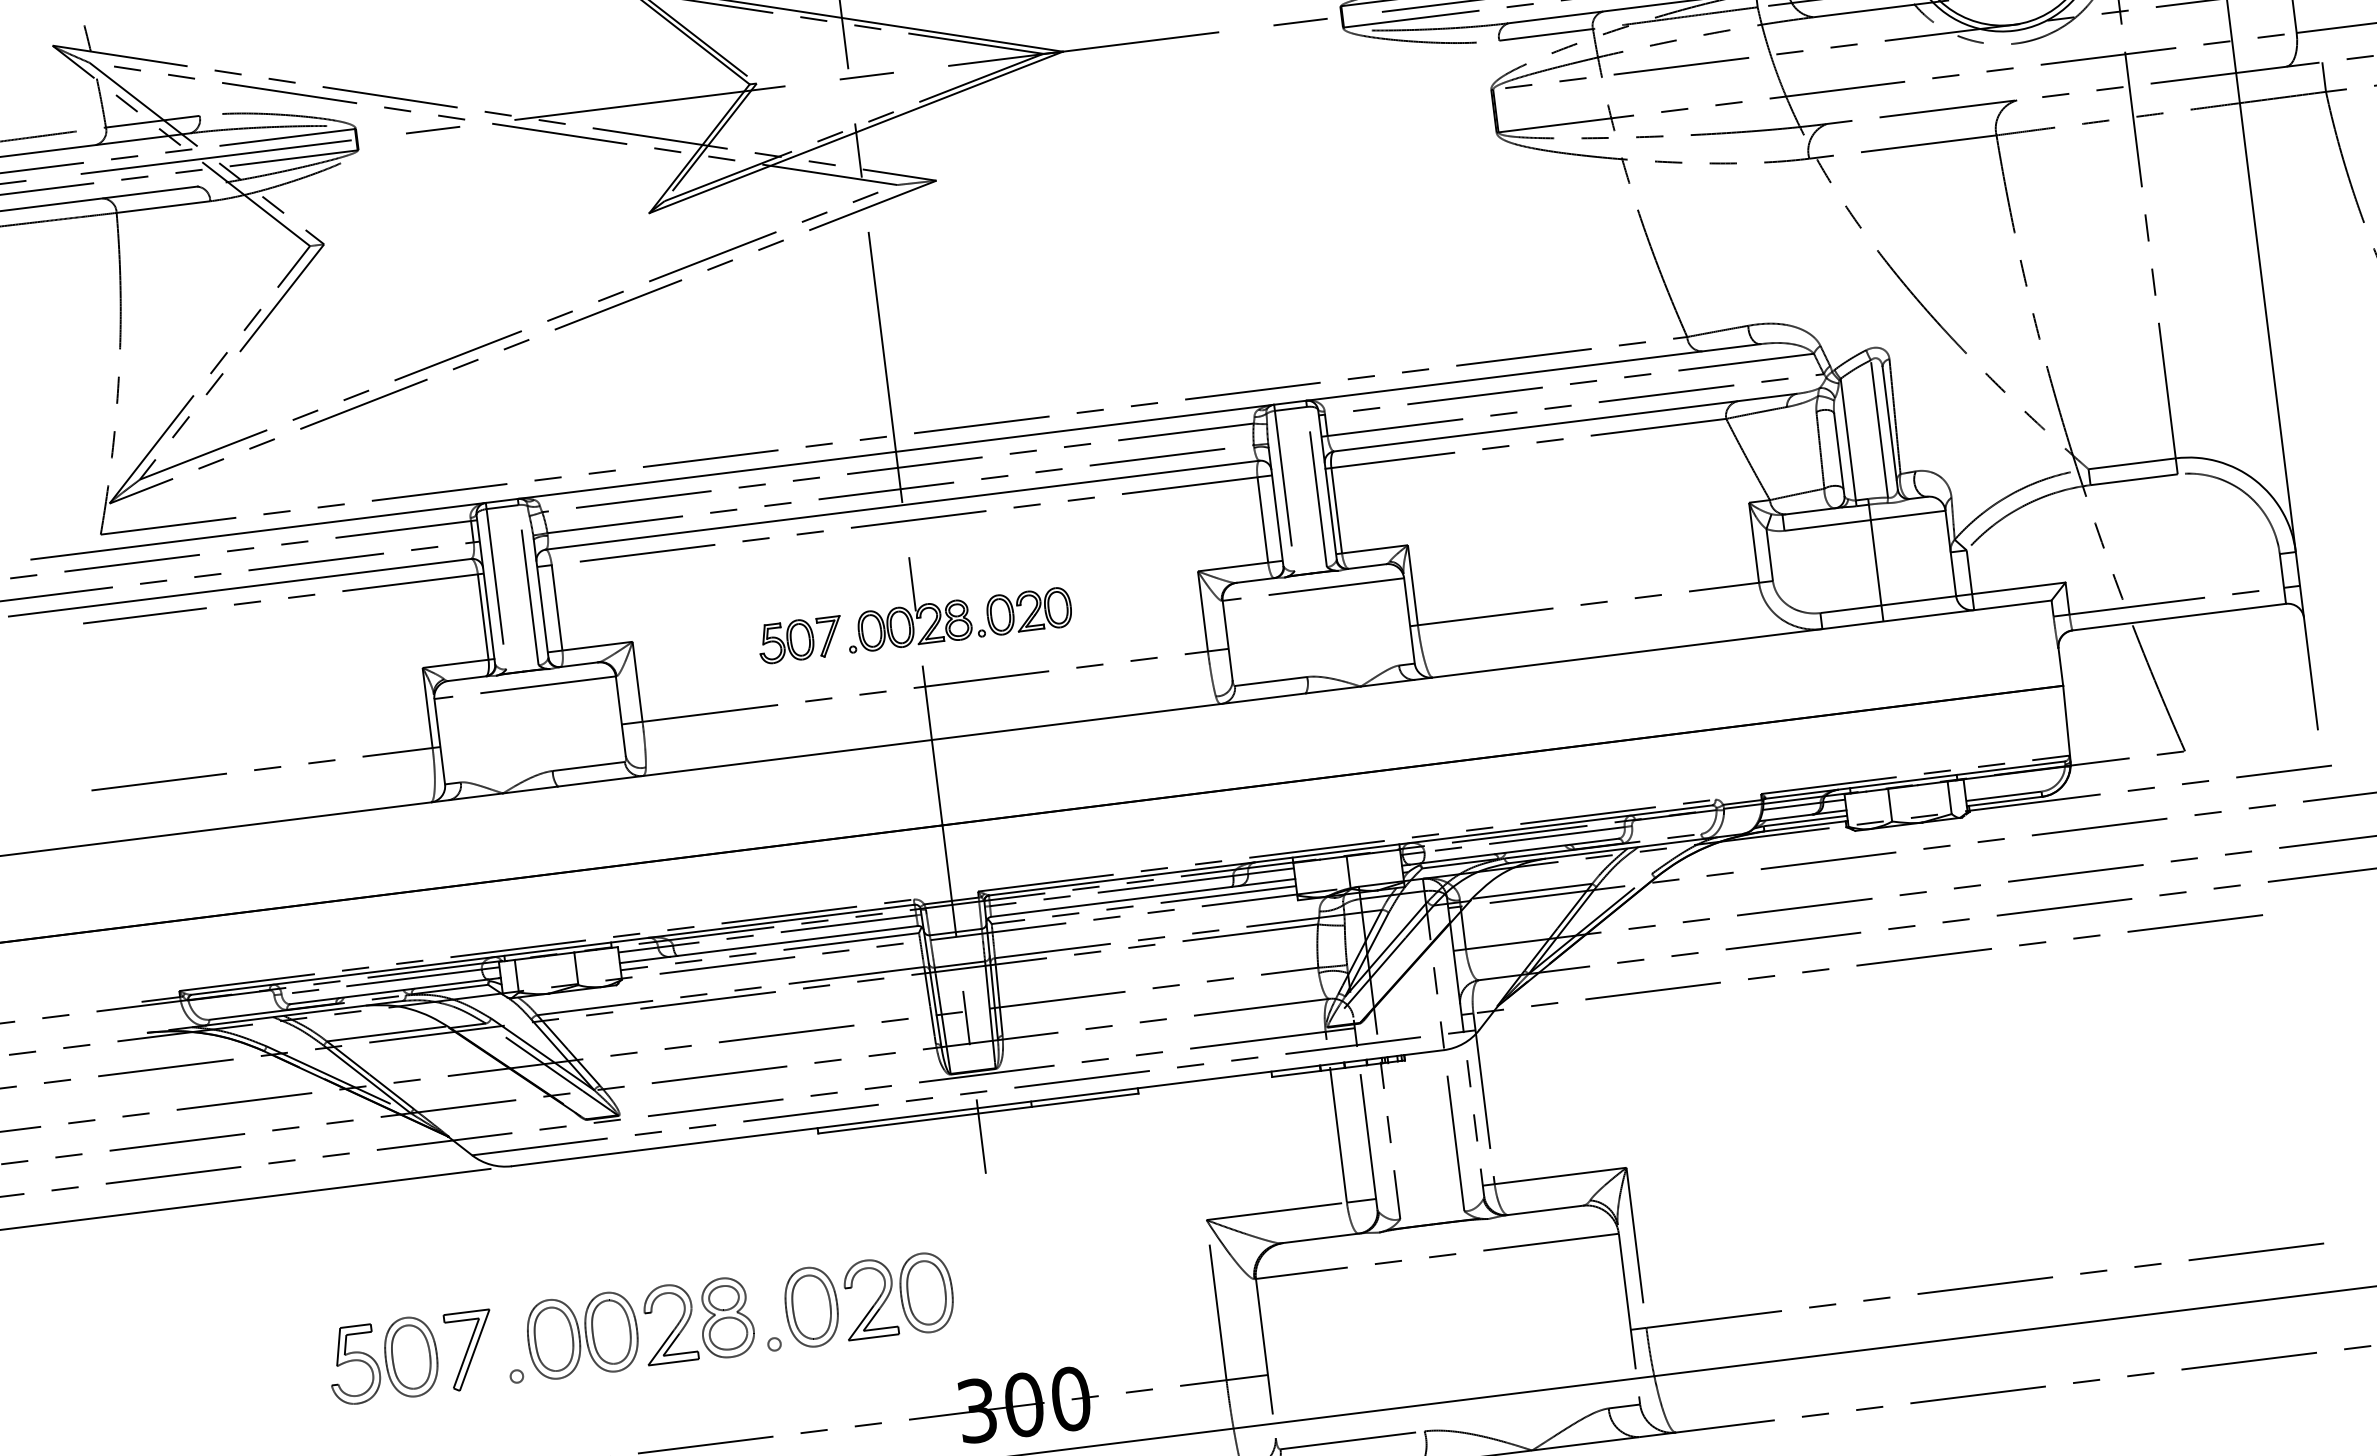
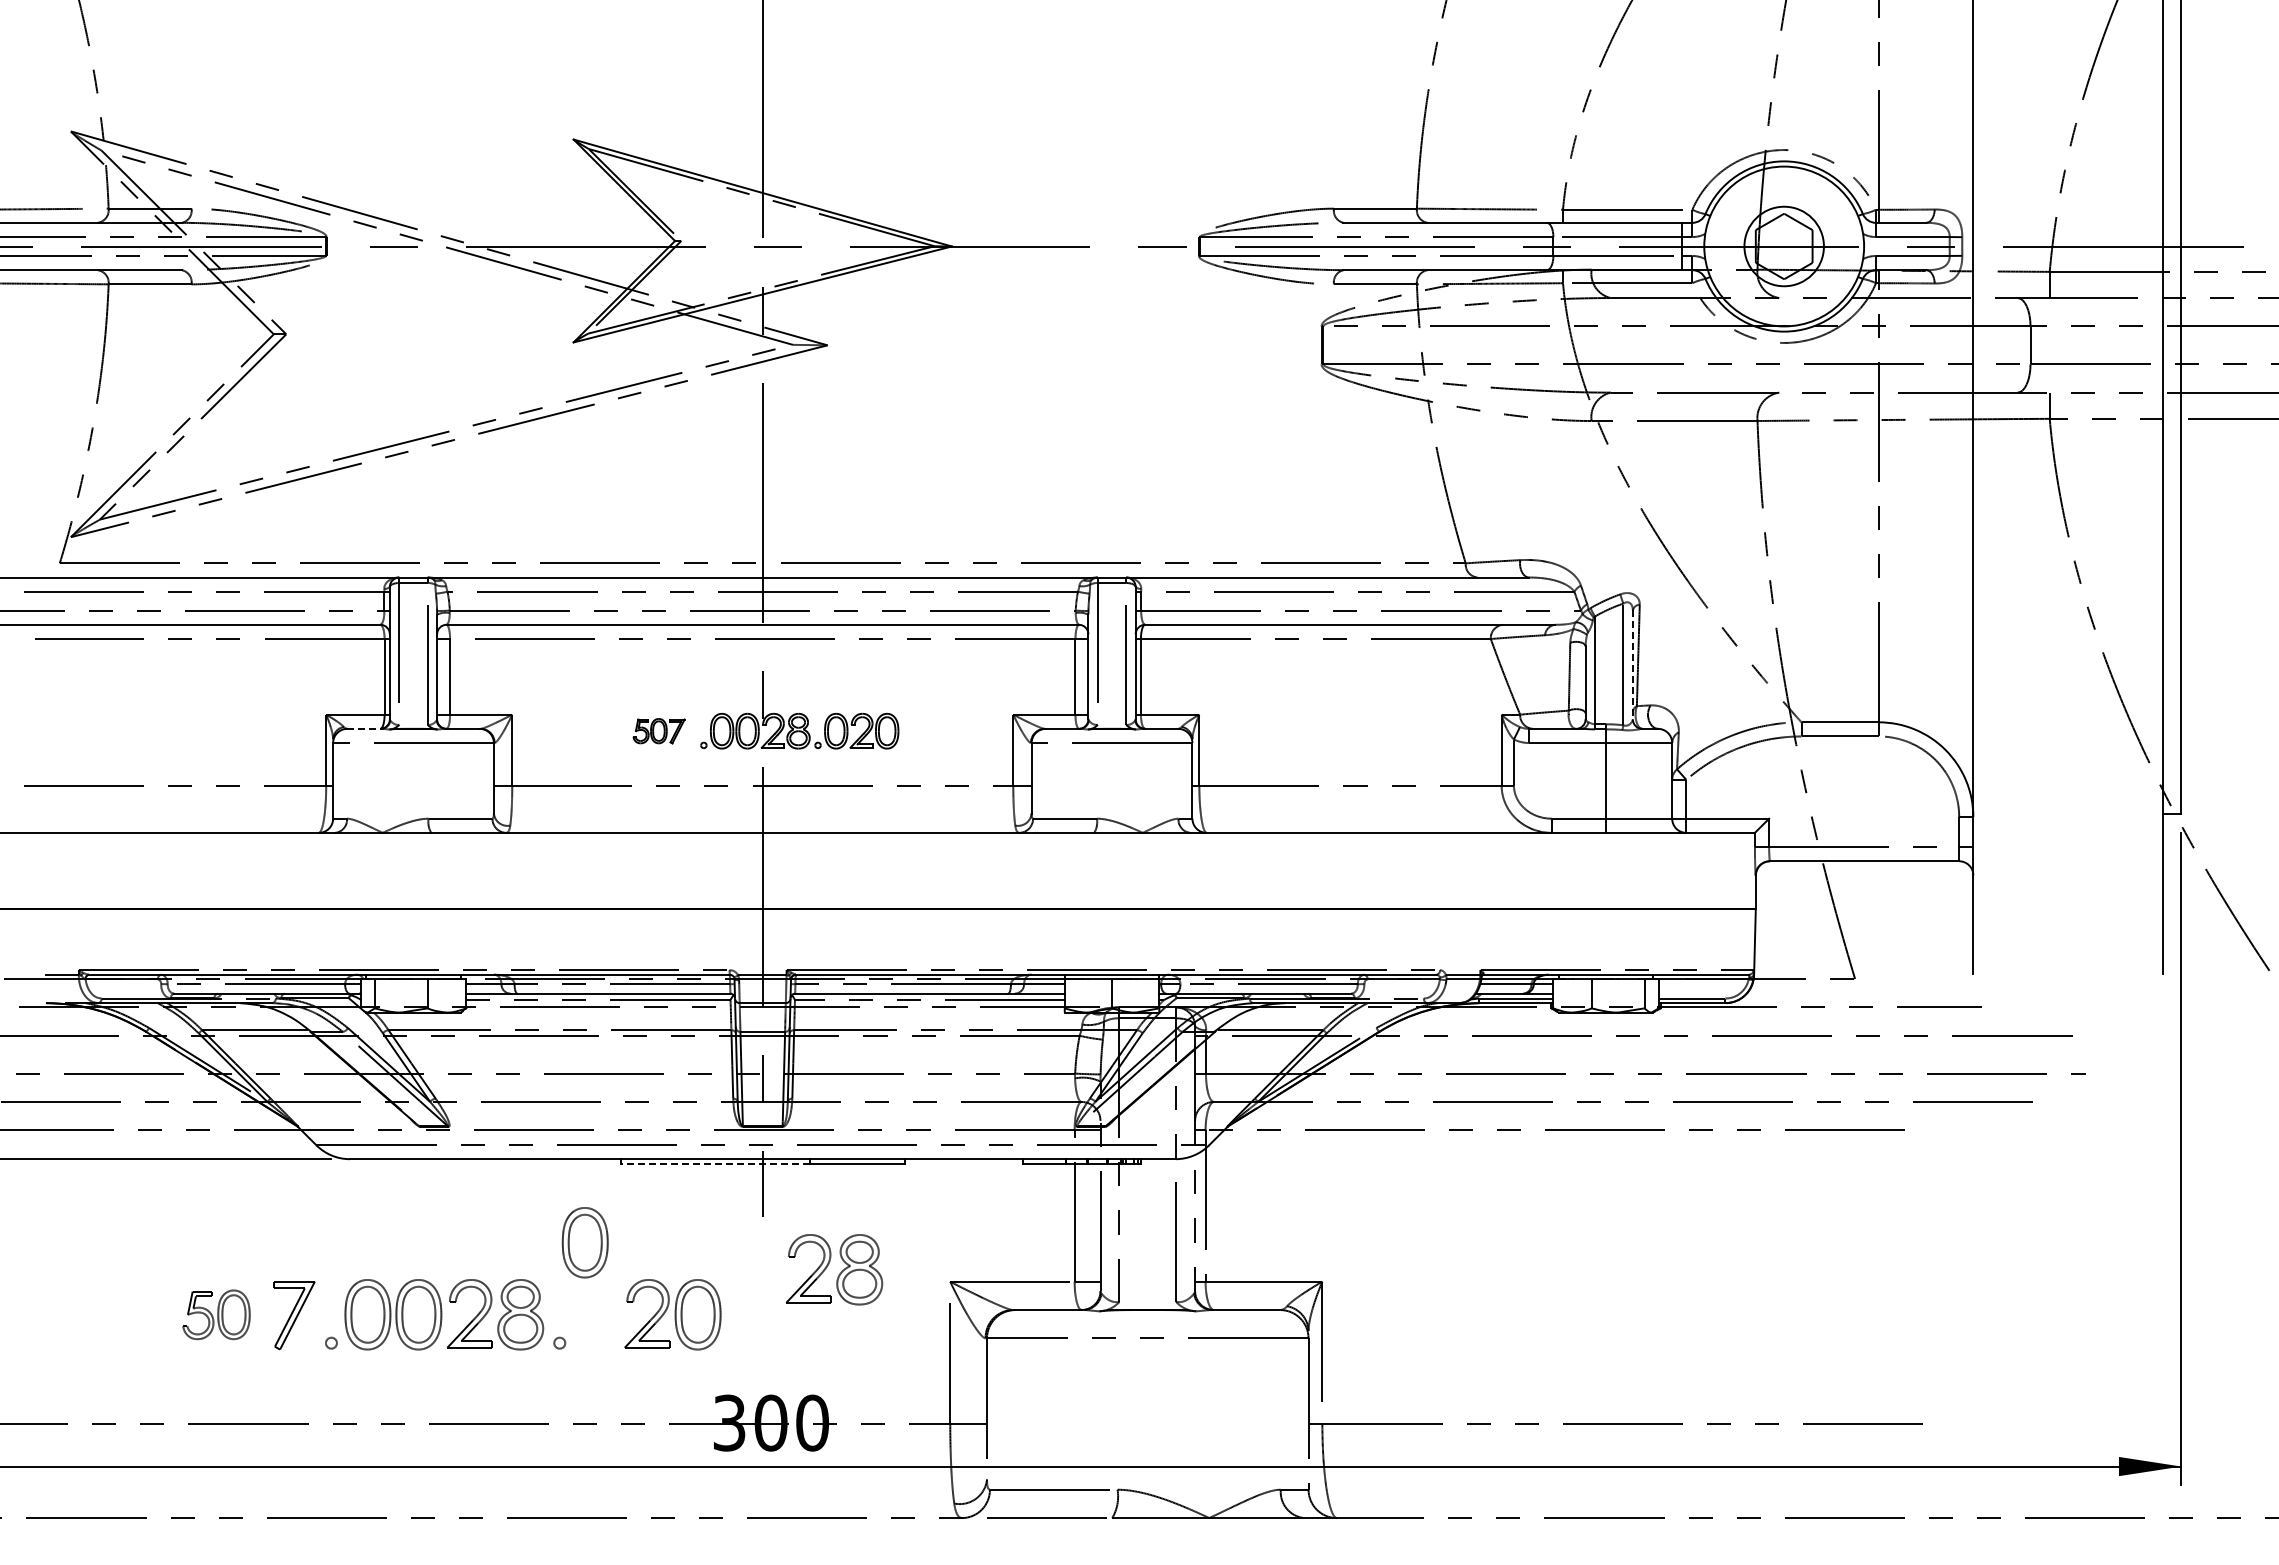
line: (1889, 428) -> (1632, 665), solid -> dashed
part: (799, 639) -> (658, 730), size x0.7
line: (467, 678) -> (364, 728), solid -> dashed
line: (925, 1119) -> (715, 1163), solid -> dashed
part: (1080, 1226) -> (839, 1273), added
part: (810, 1307) -> (584, 1242), moved
part: (383, 1360) -> (216, 1314), size x0.7

